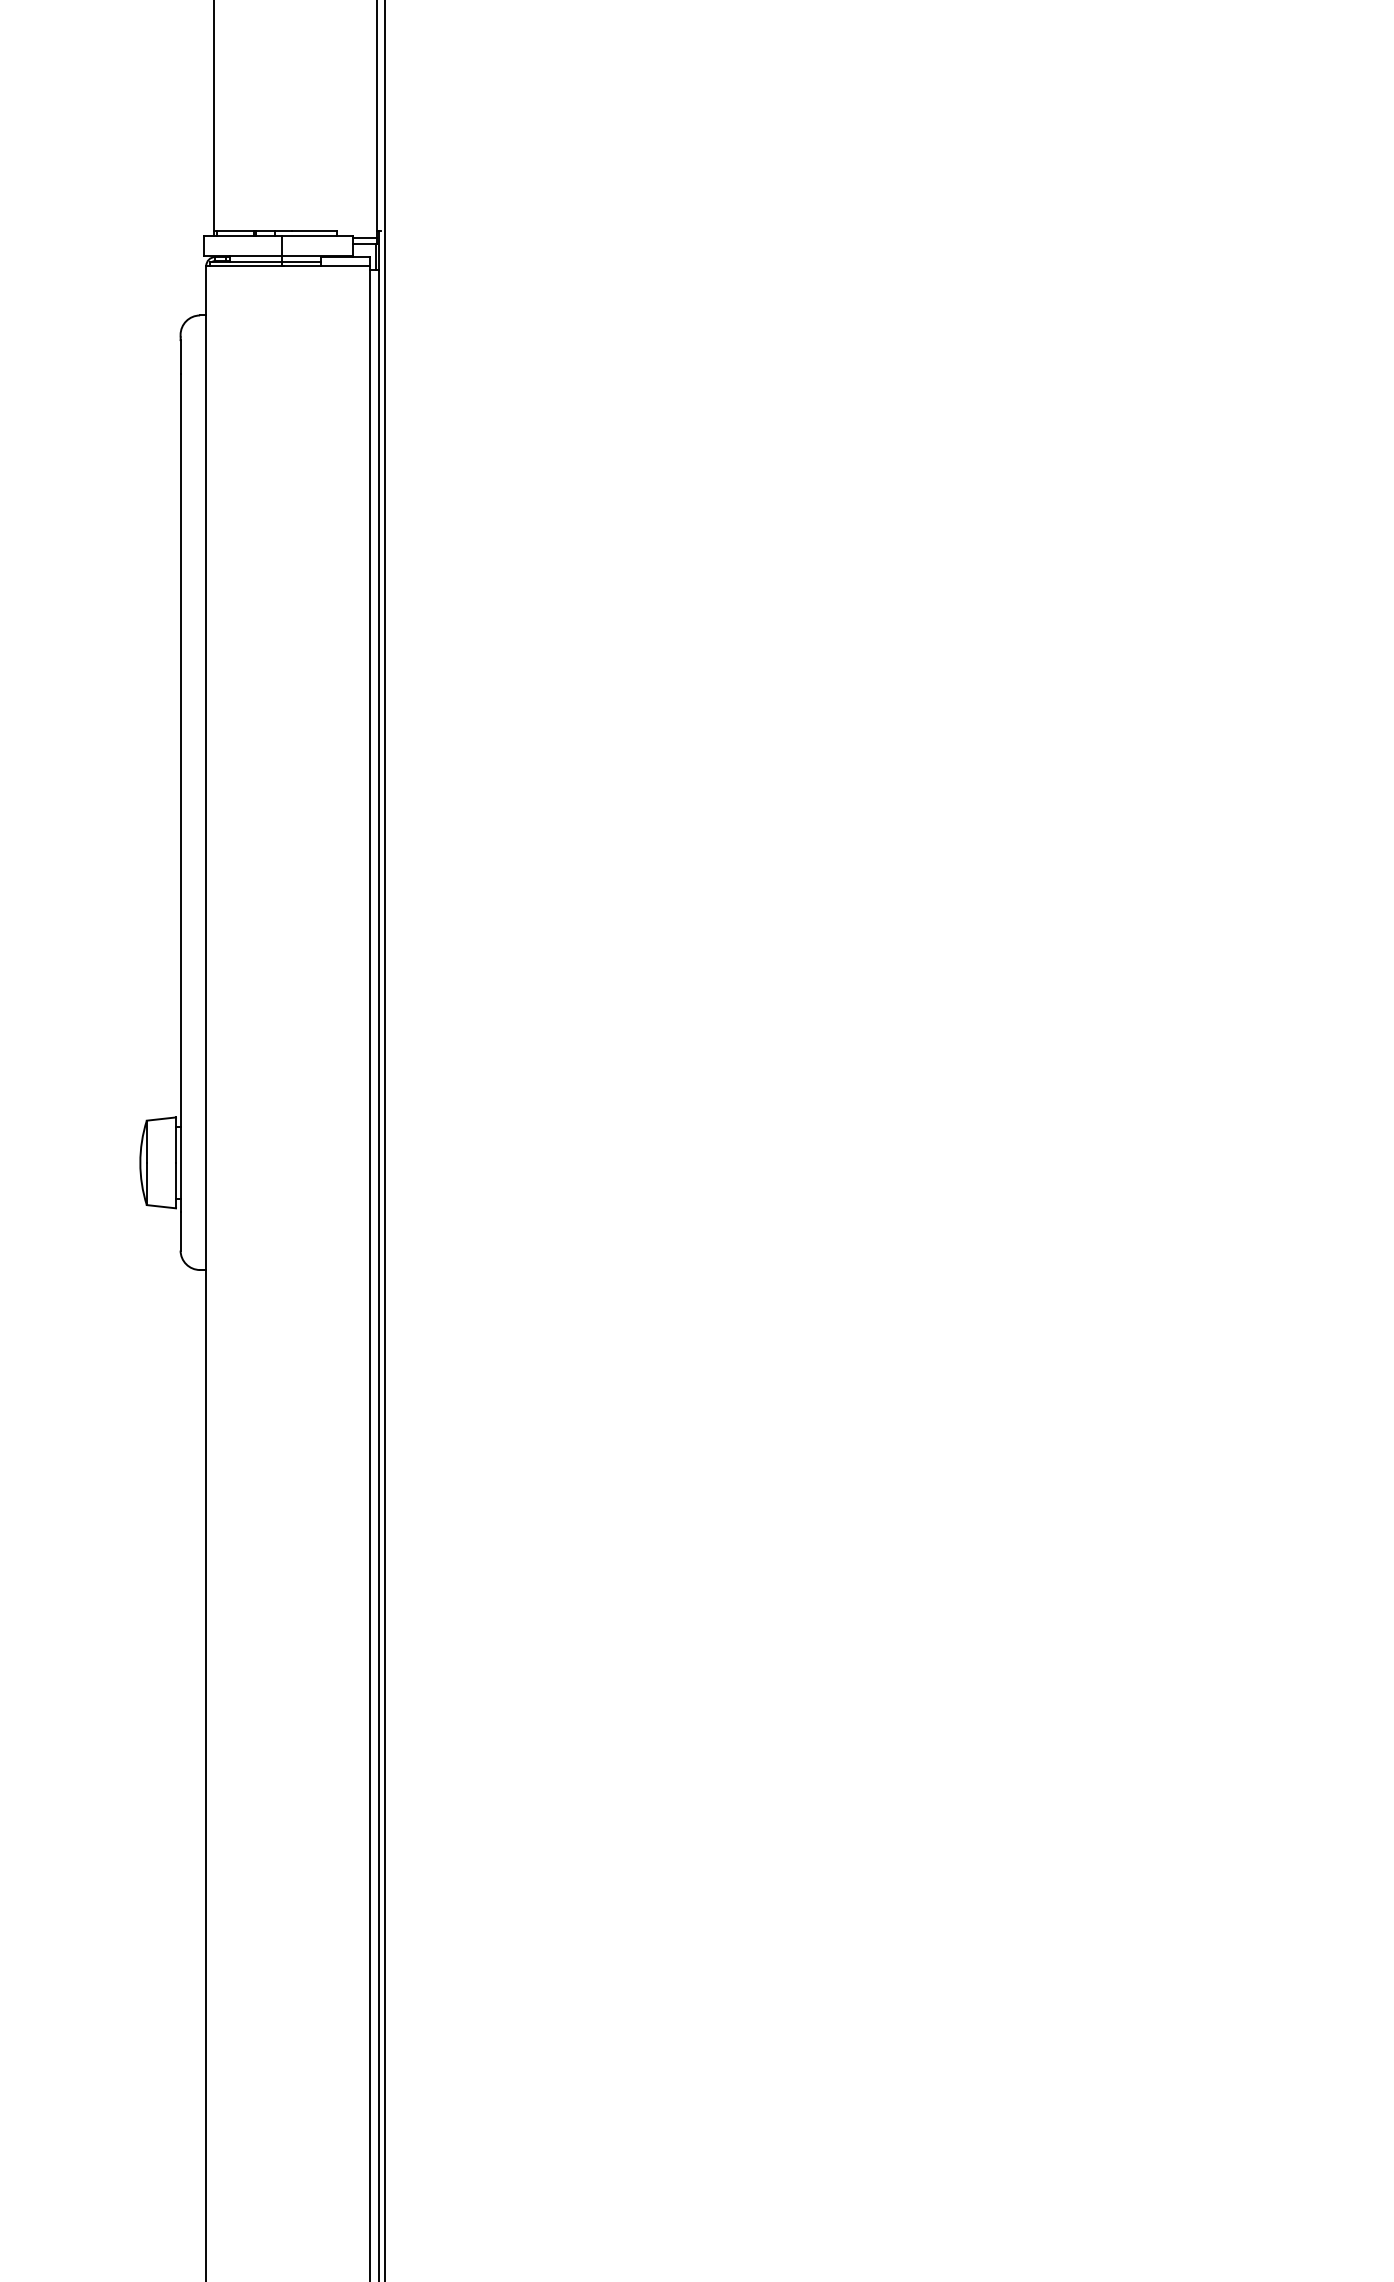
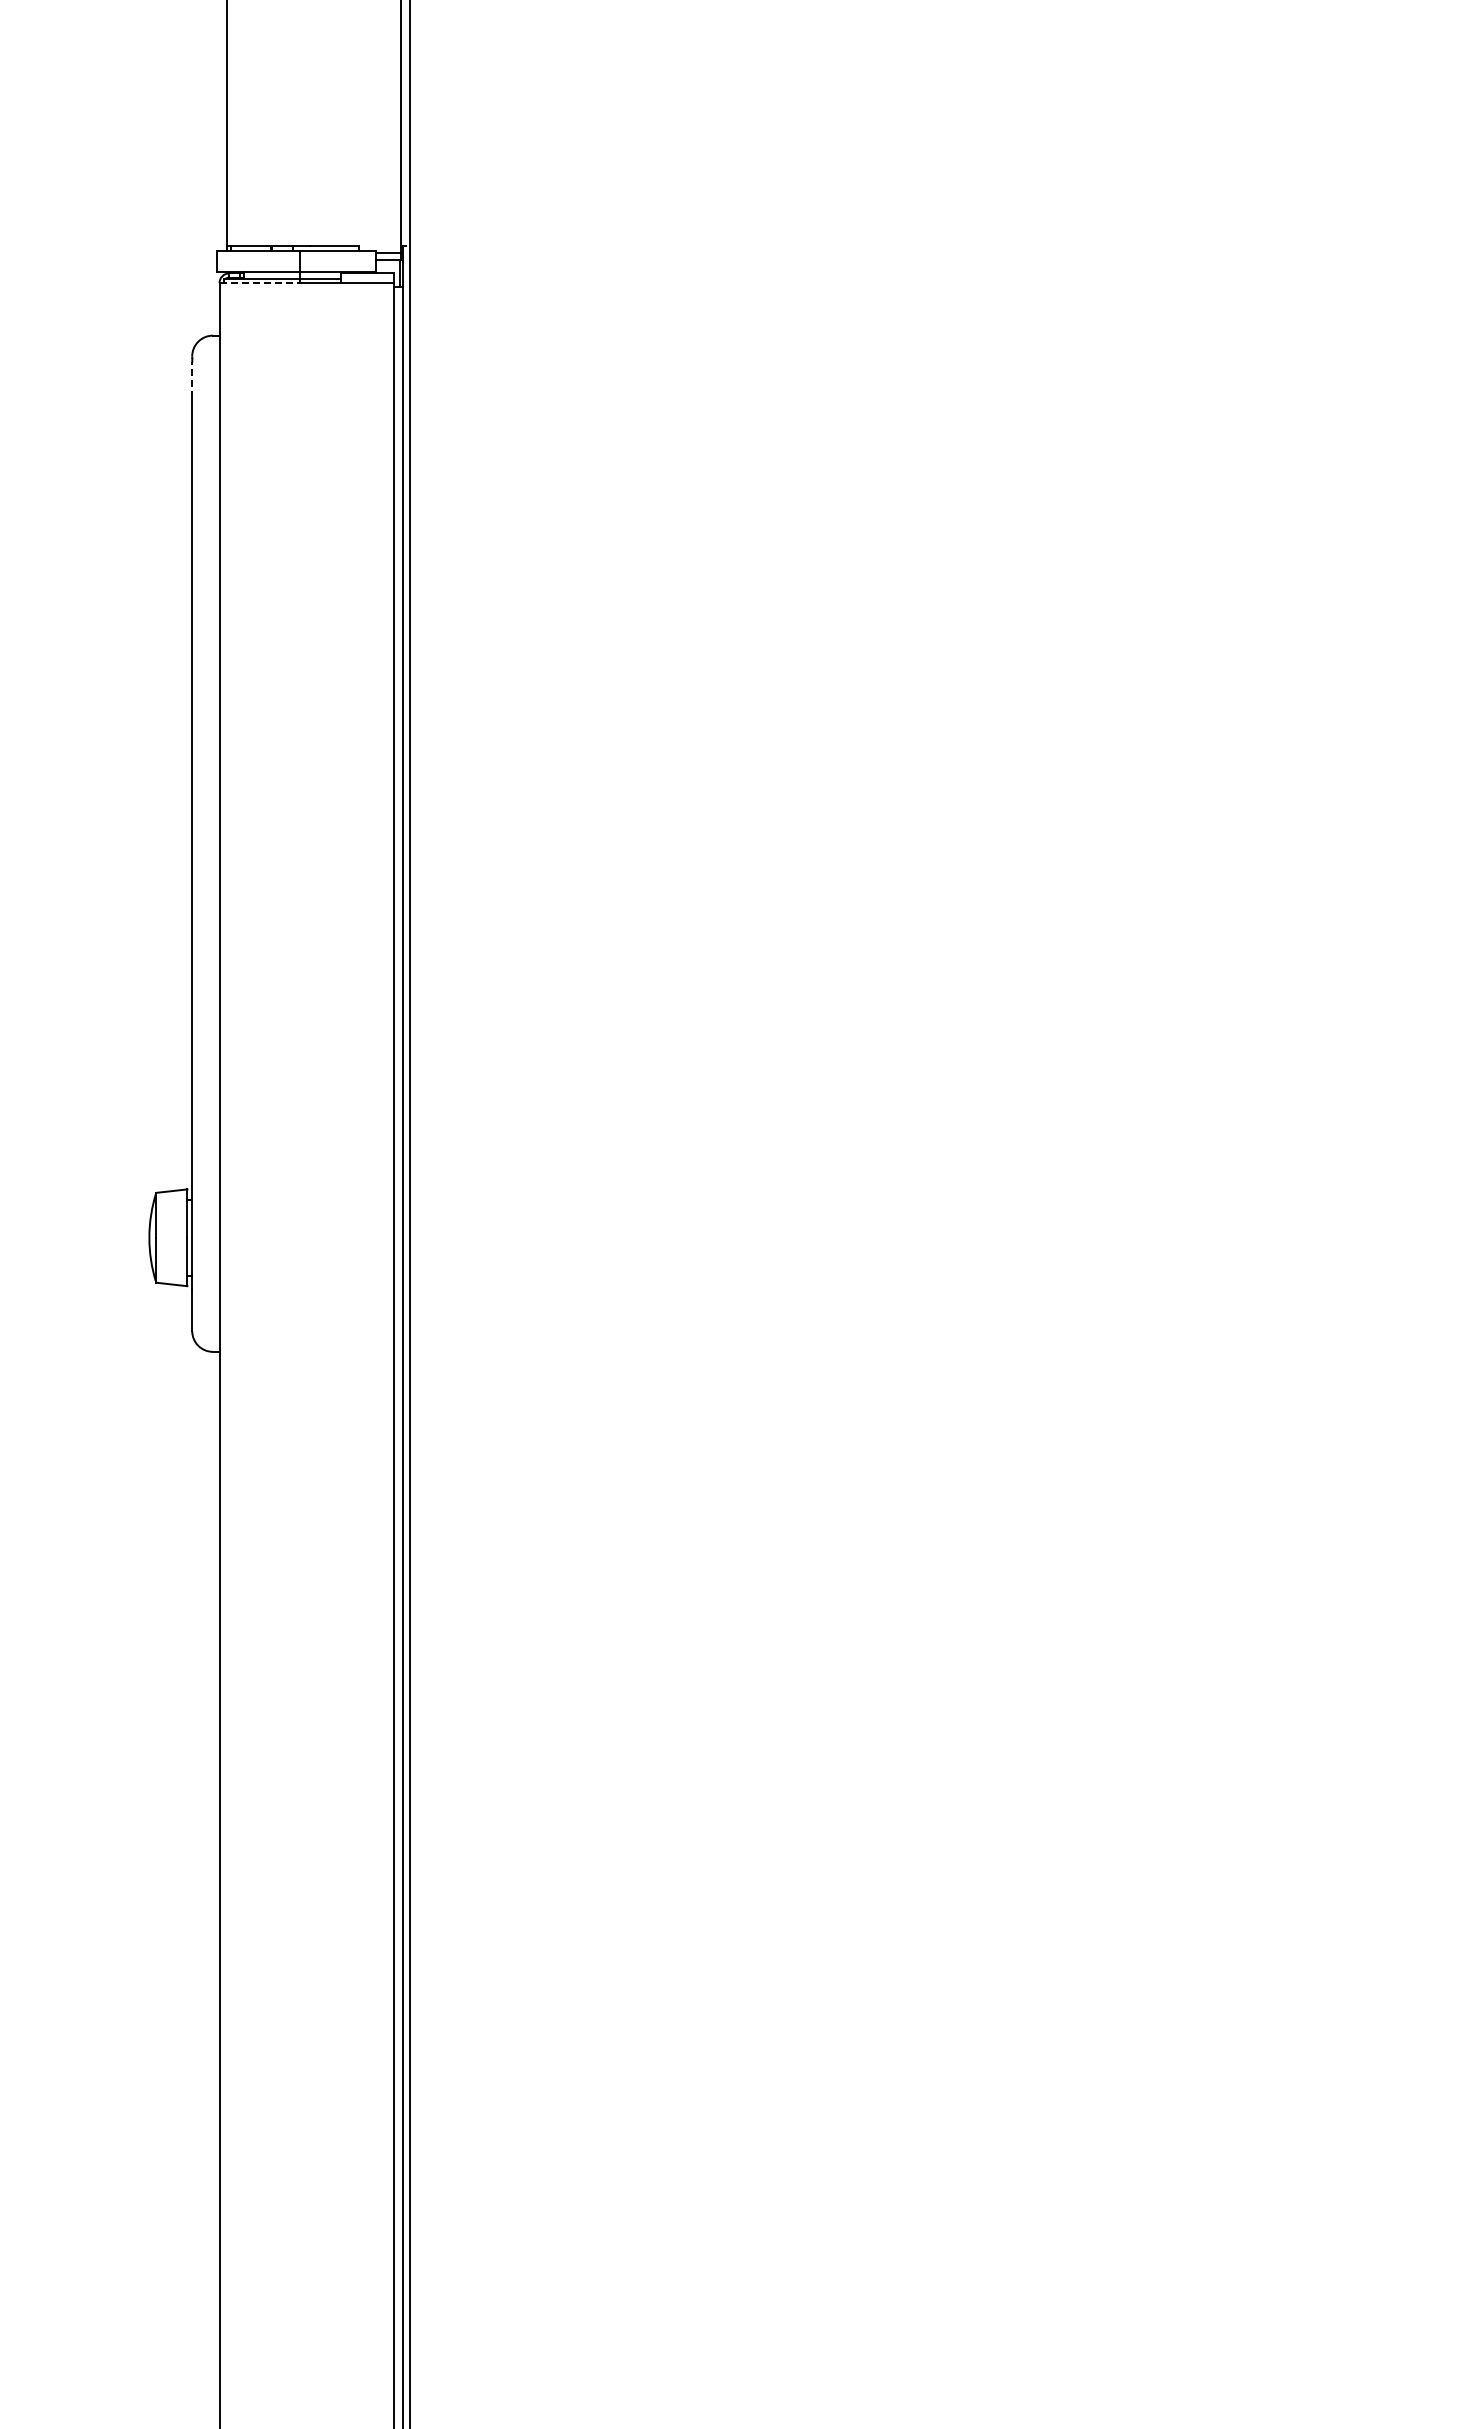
line: (245, 266) -> (261, 283), solid -> dashed
line: (180, 356) -> (192, 379), solid -> dashed

